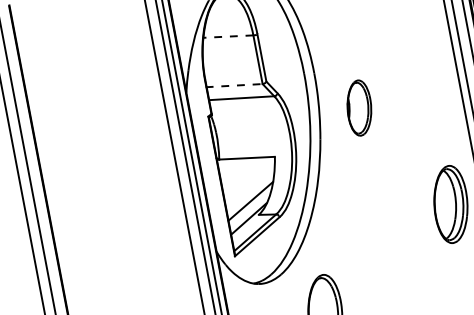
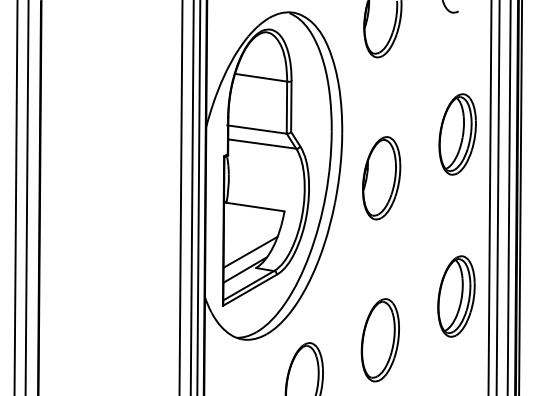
line: (227, 36) -> (260, 77), dashed -> solid
part: (421, 53) -> (457, 134), added
line: (234, 85) -> (257, 129), dashed -> solid
part: (359, 108) -> (381, 178), size x1.43
part: (387, 259) -> (379, 340), added

